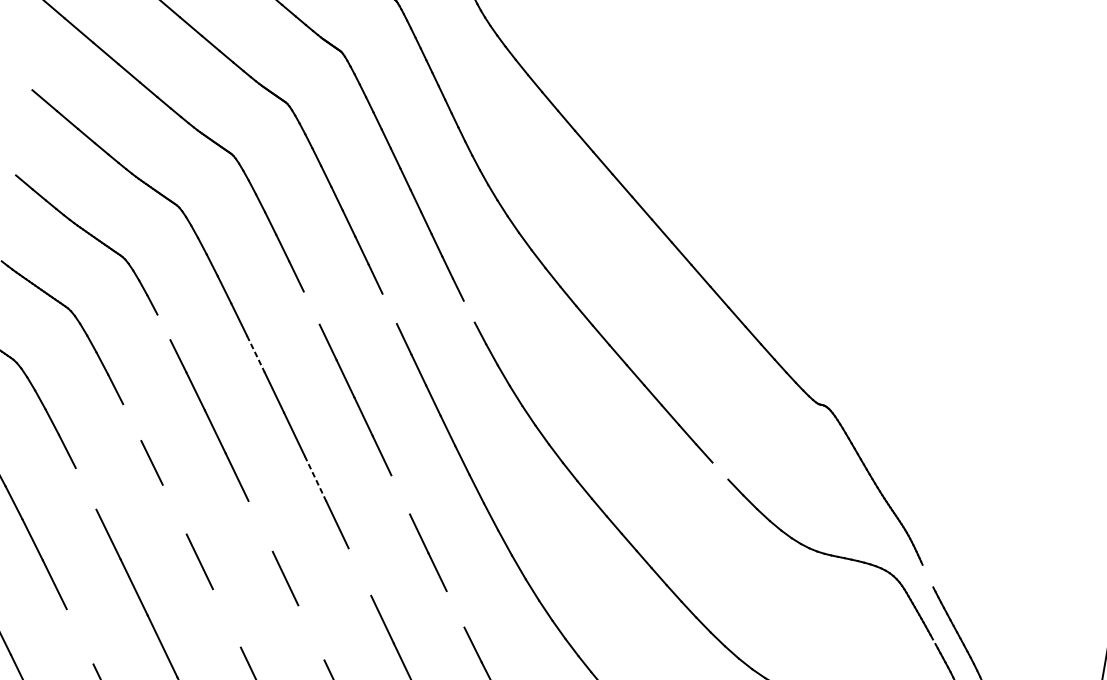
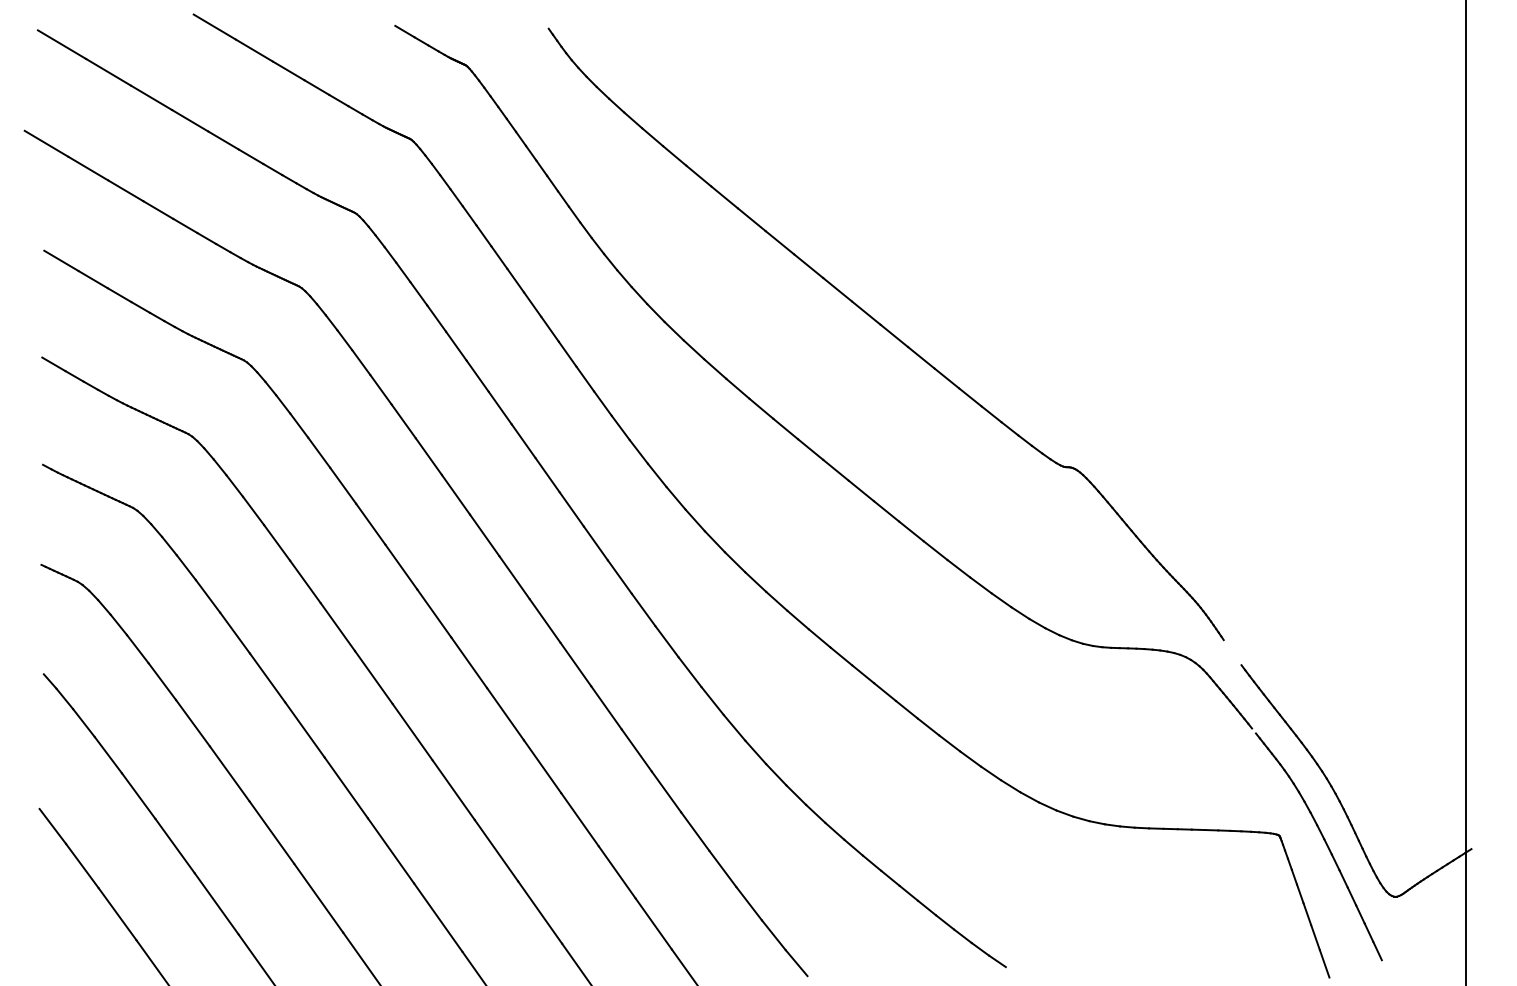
line: (311, 307) -> (428, 456), added
line: (389, 309) -> (523, 441), added
line: (469, 311) -> (620, 427), added
line: (163, 326) -> (253, 510), added
line: (256, 354) -> (371, 524), dashed -> solid
line: (132, 422) -> (235, 632), added
line: (720, 470) -> (958, 568), added
line: (315, 478) -> (469, 662), dashed -> solid
line: (85, 489) -> (192, 723), added
line: (400, 494) -> (575, 664), added
line: (174, 509) -> (304, 729), added
line: (260, 525) -> (412, 731), added
line: (359, 571) -> (542, 766), added
line: (455, 608) -> (666, 791), added
line: (226, 618) -> (390, 850), added
line: (311, 632) -> (496, 850), added
line: (80, 636) -> (216, 903), added

